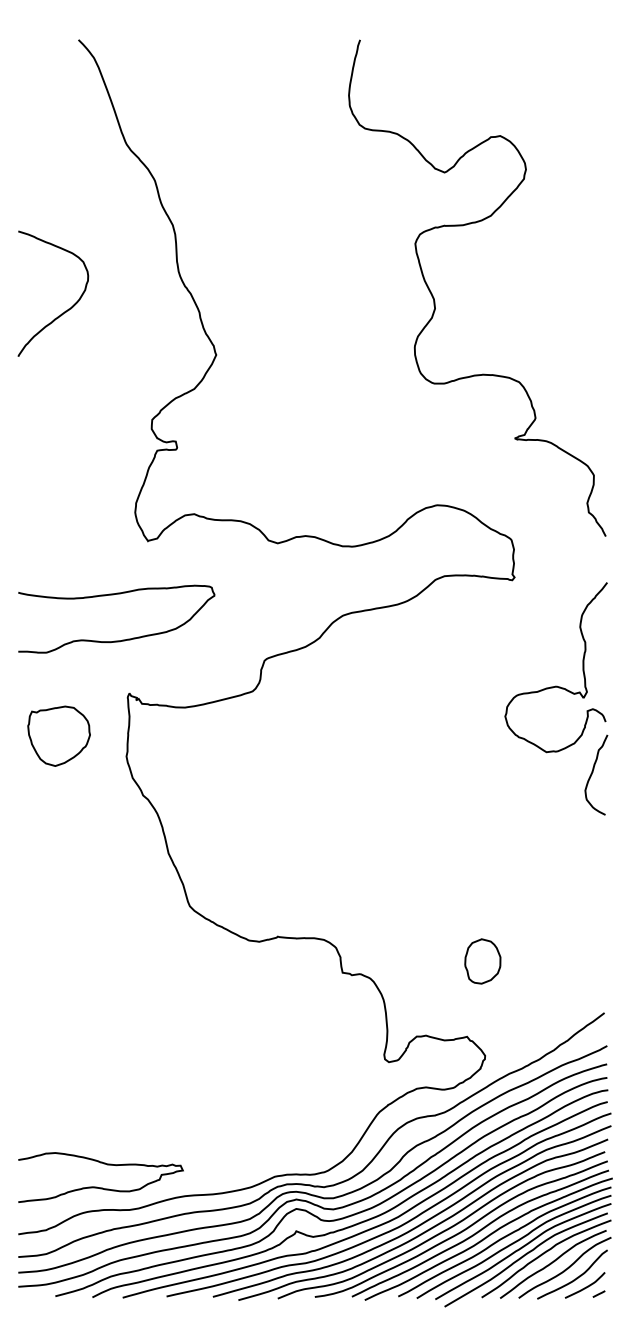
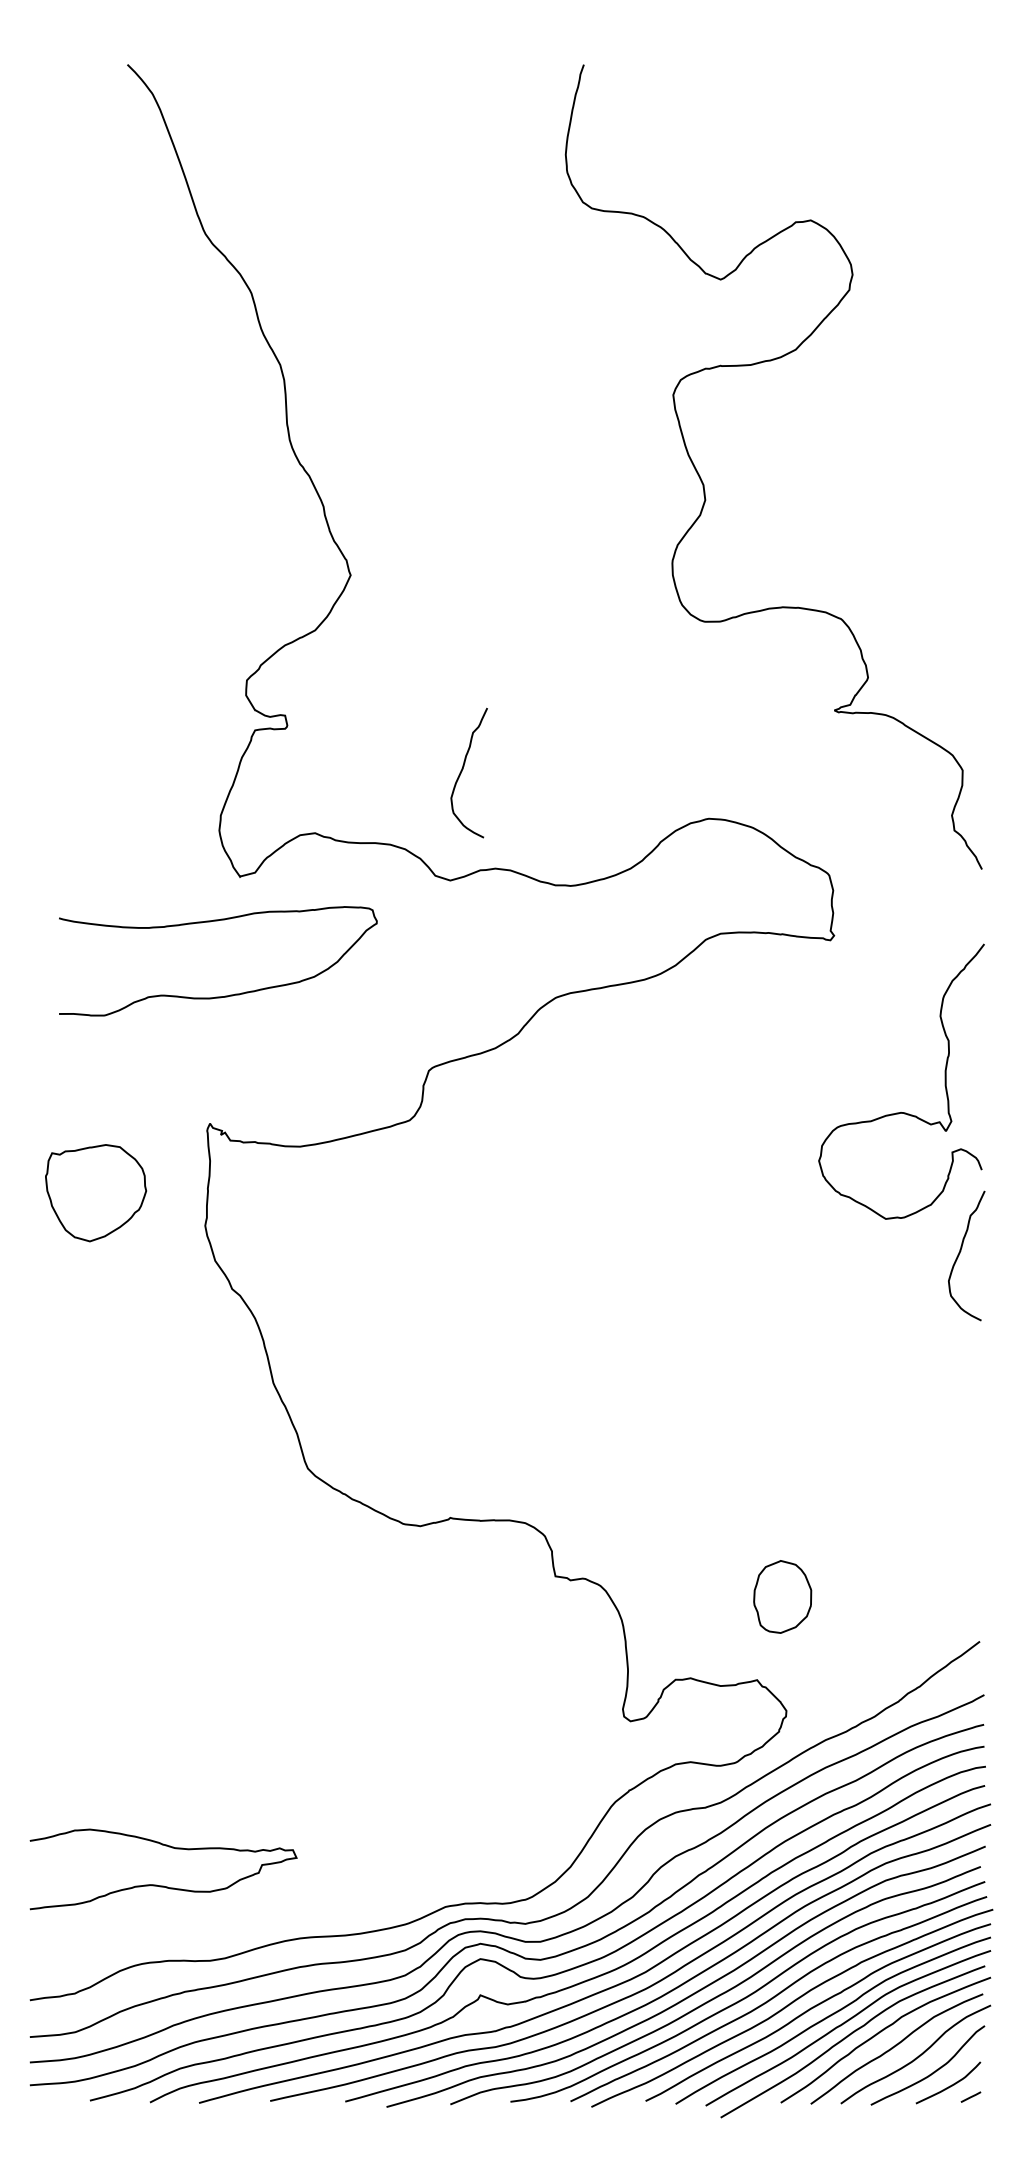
curve: (65, 310) -> (106, 503), removed
curve: (286, 474) -> (464, 768), added
curve: (122, 639) -> (227, 994), moved
part: (482, 961) -> (782, 1597), moved
curve: (97, 1186) -> (158, 1883), moved

